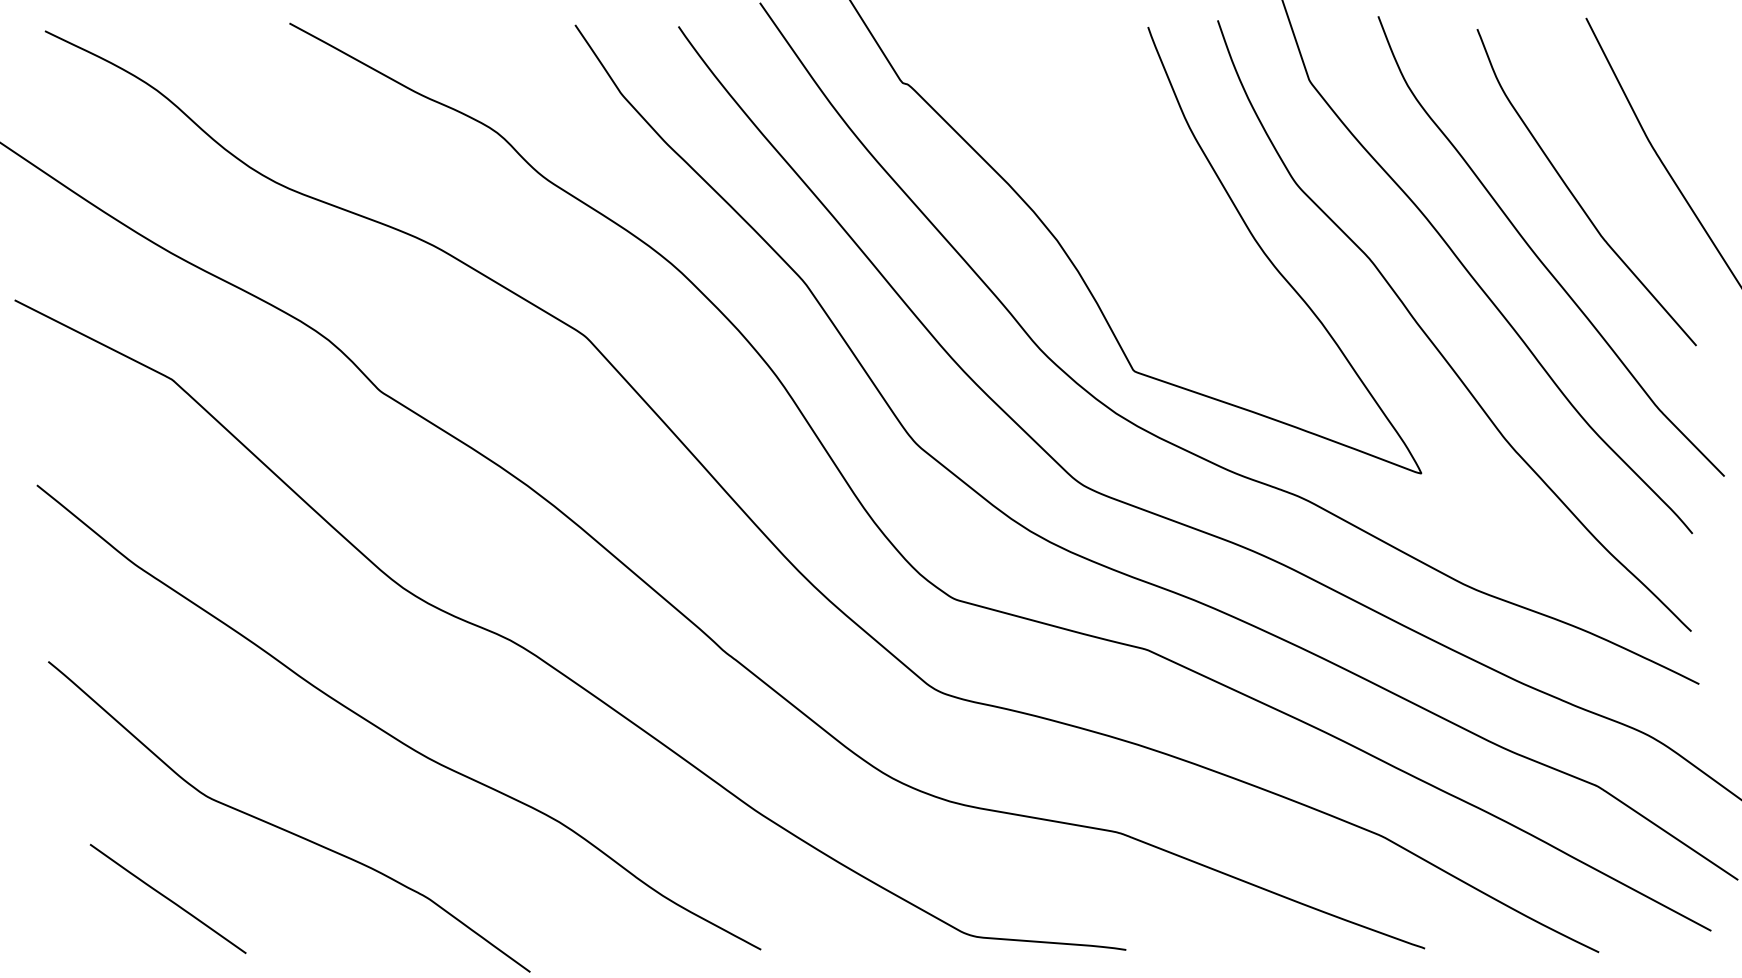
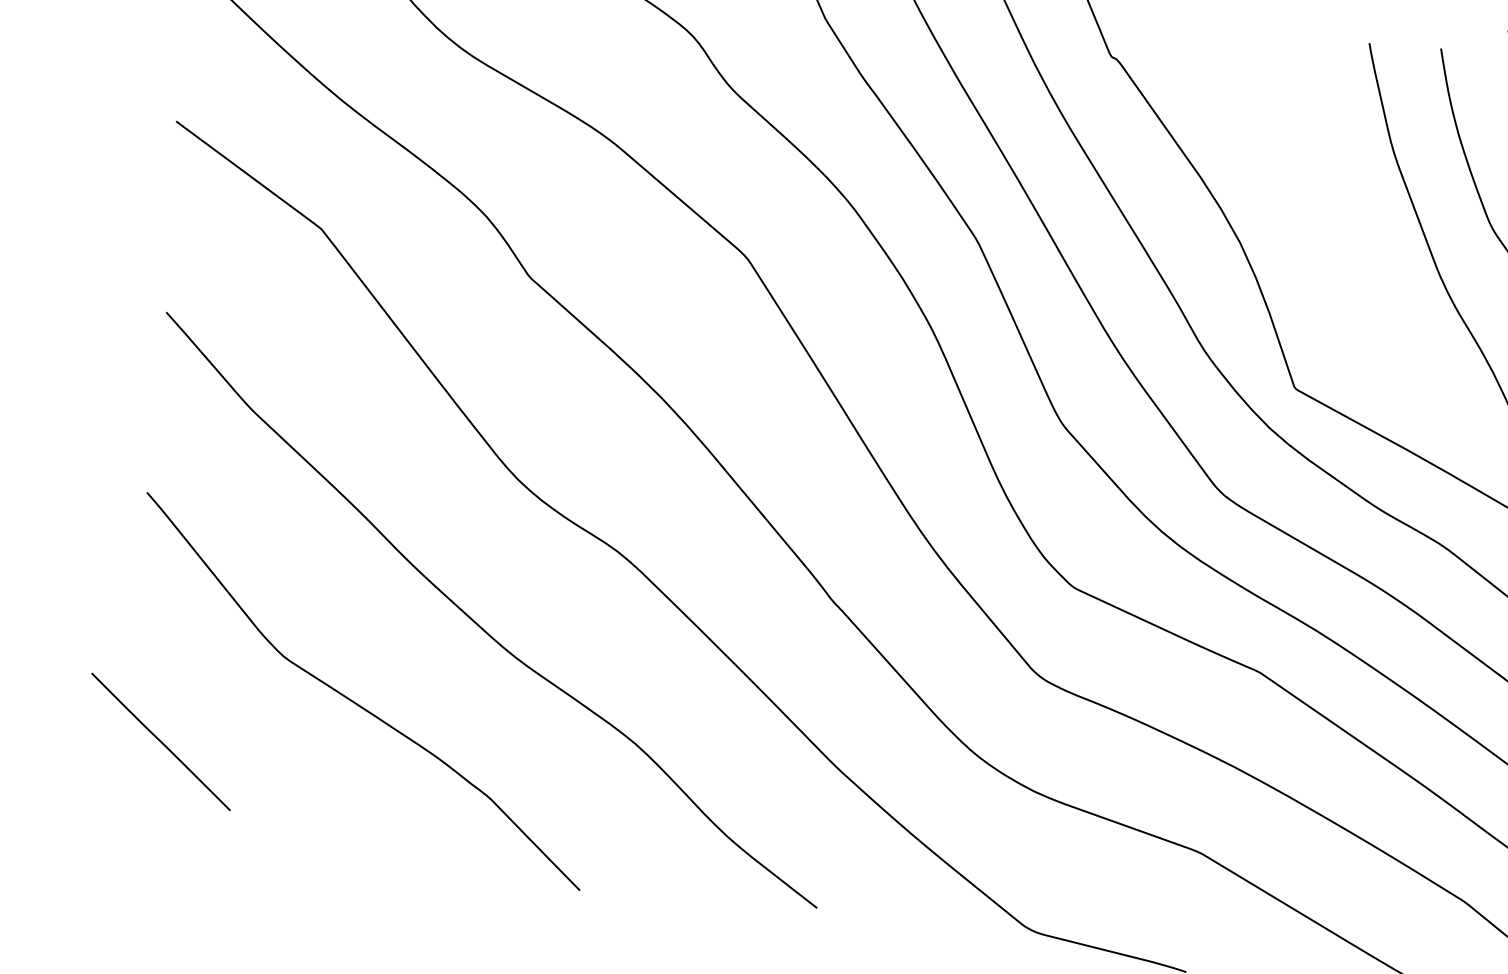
line: (167, 898) -> (160, 741), moved

